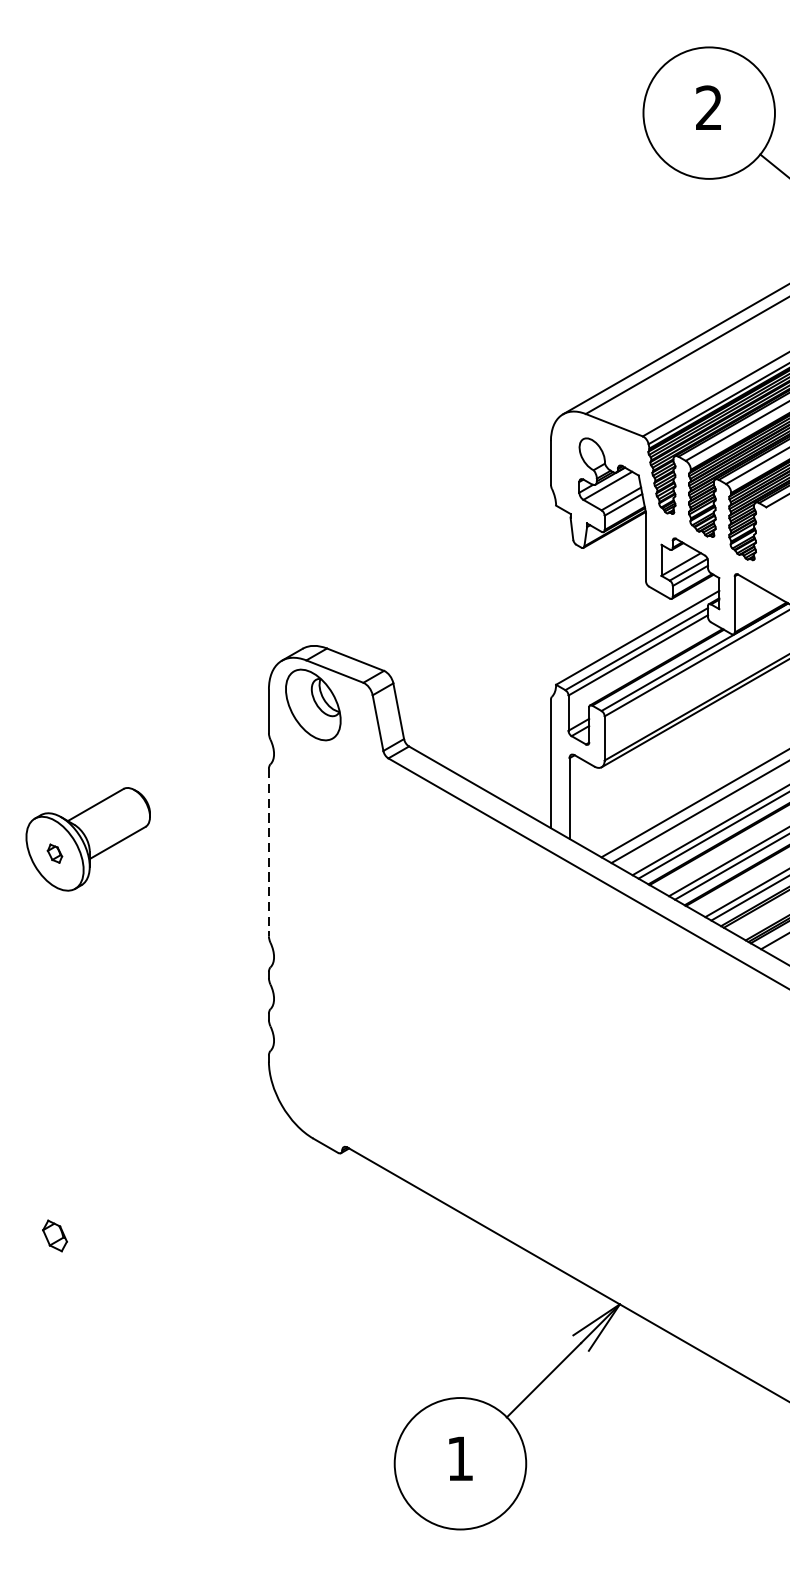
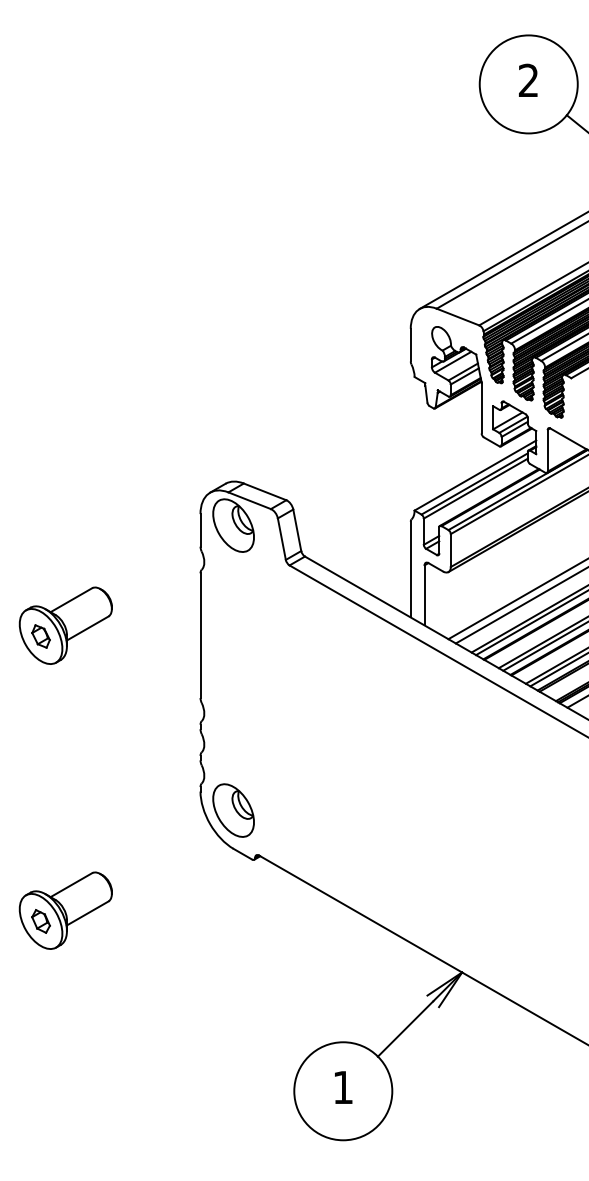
part: (54, 853) -> (40, 636), size x1.67
line: (268, 853) -> (200, 636), dashed -> solid
part: (313, 1087) -> (233, 810), added
part: (87, 1221) -> (65, 910), added

